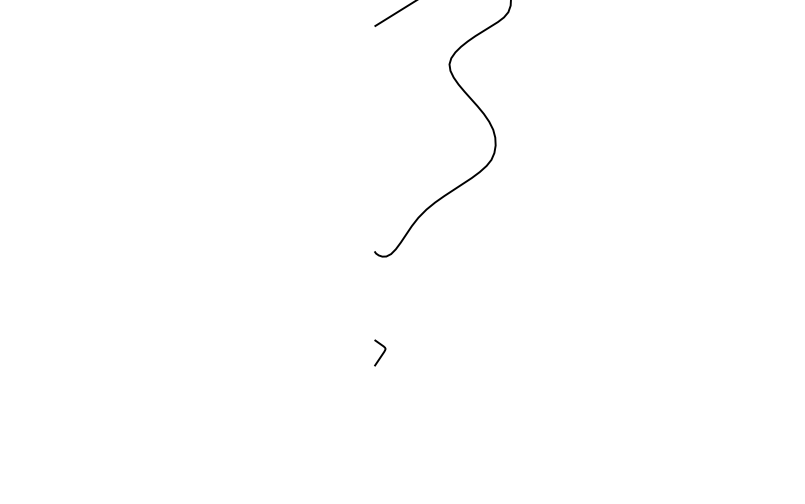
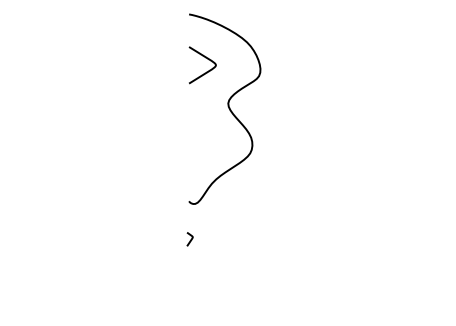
curve: (381, 353) -> (190, 239), moved

